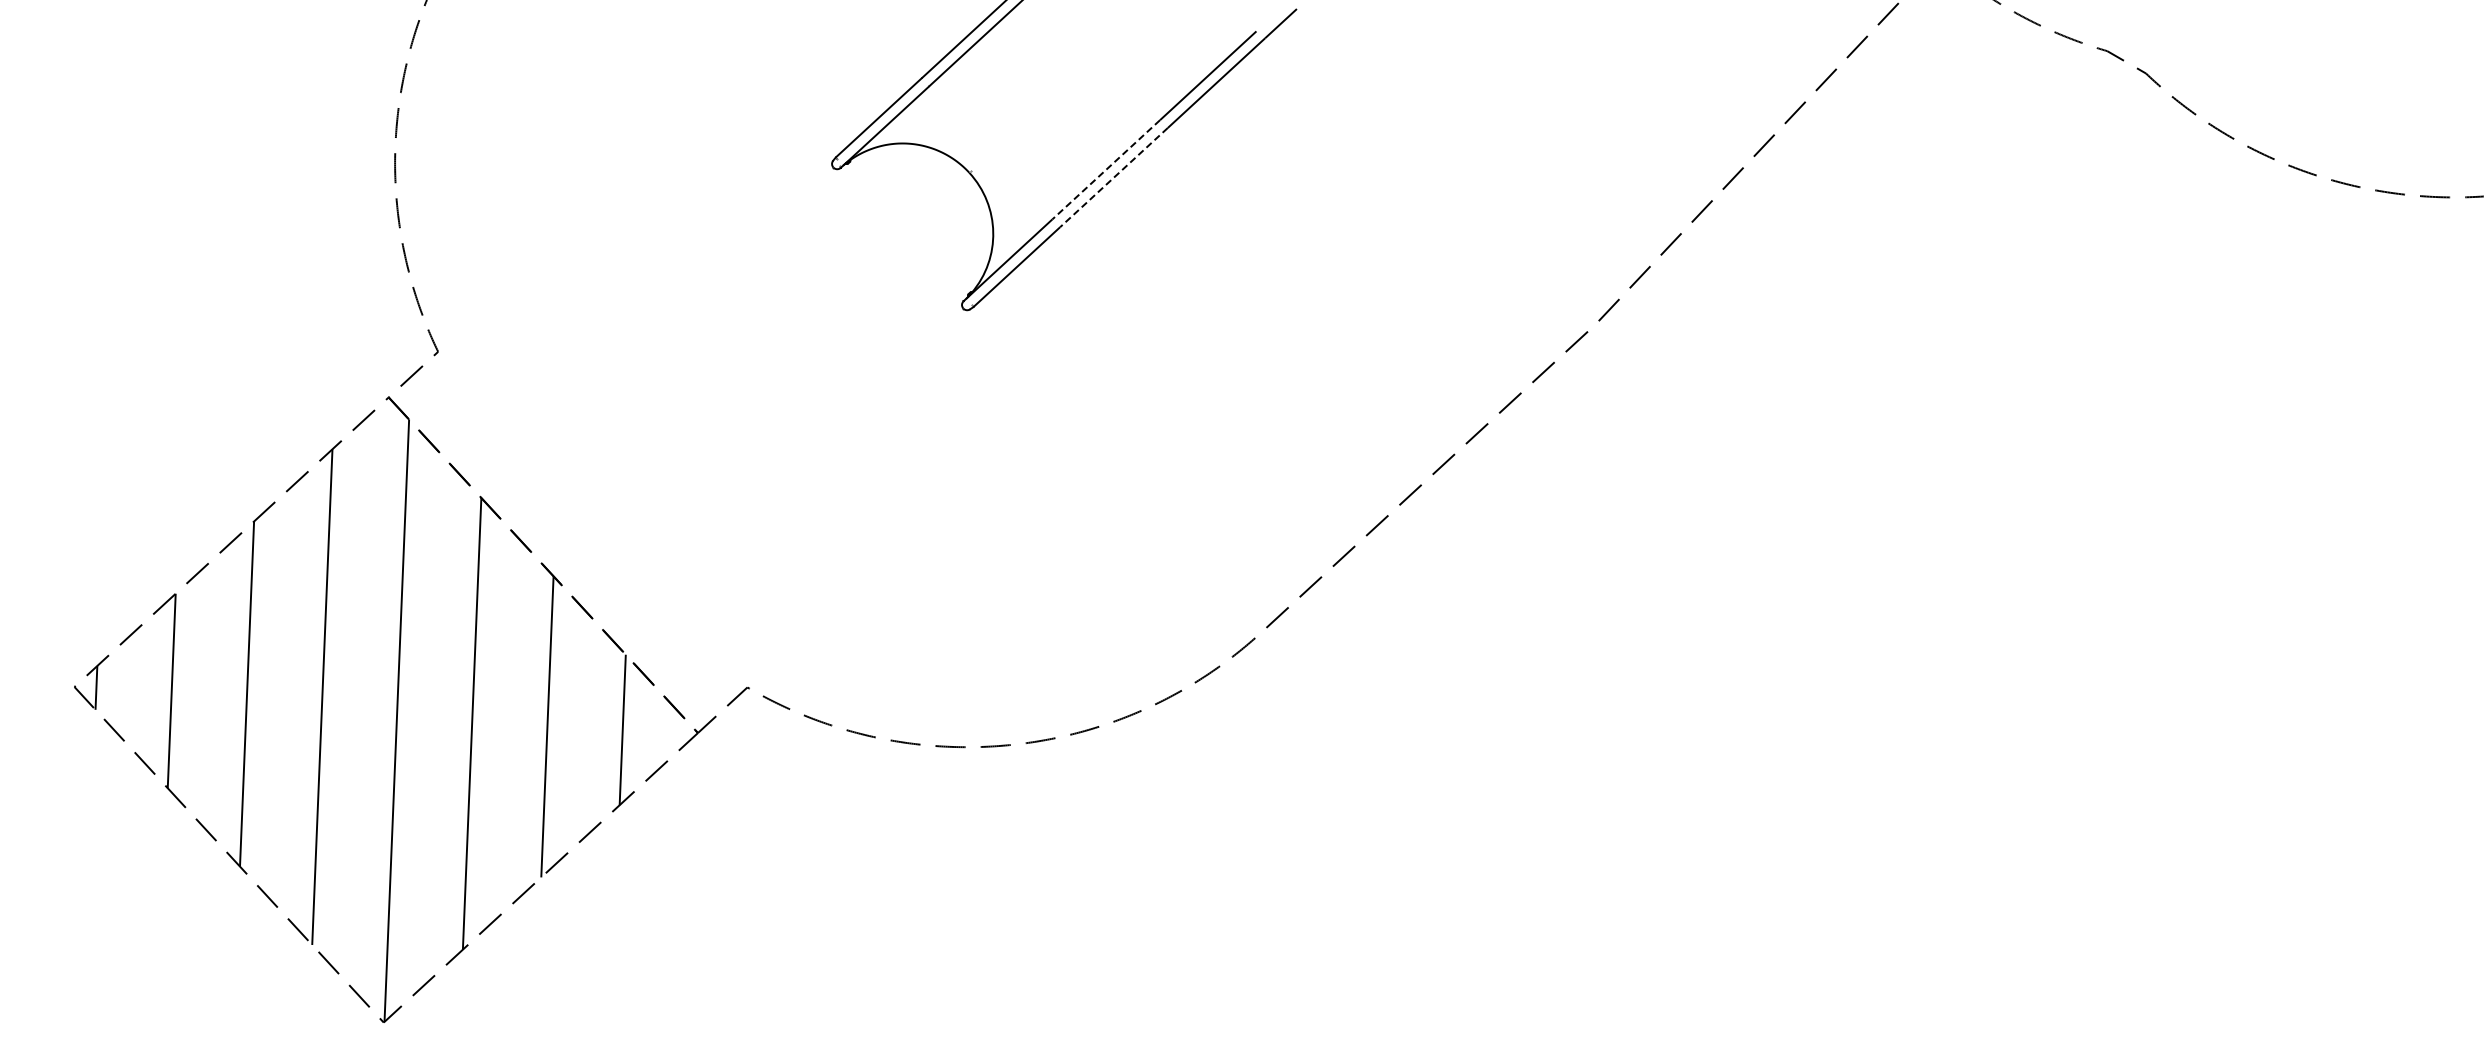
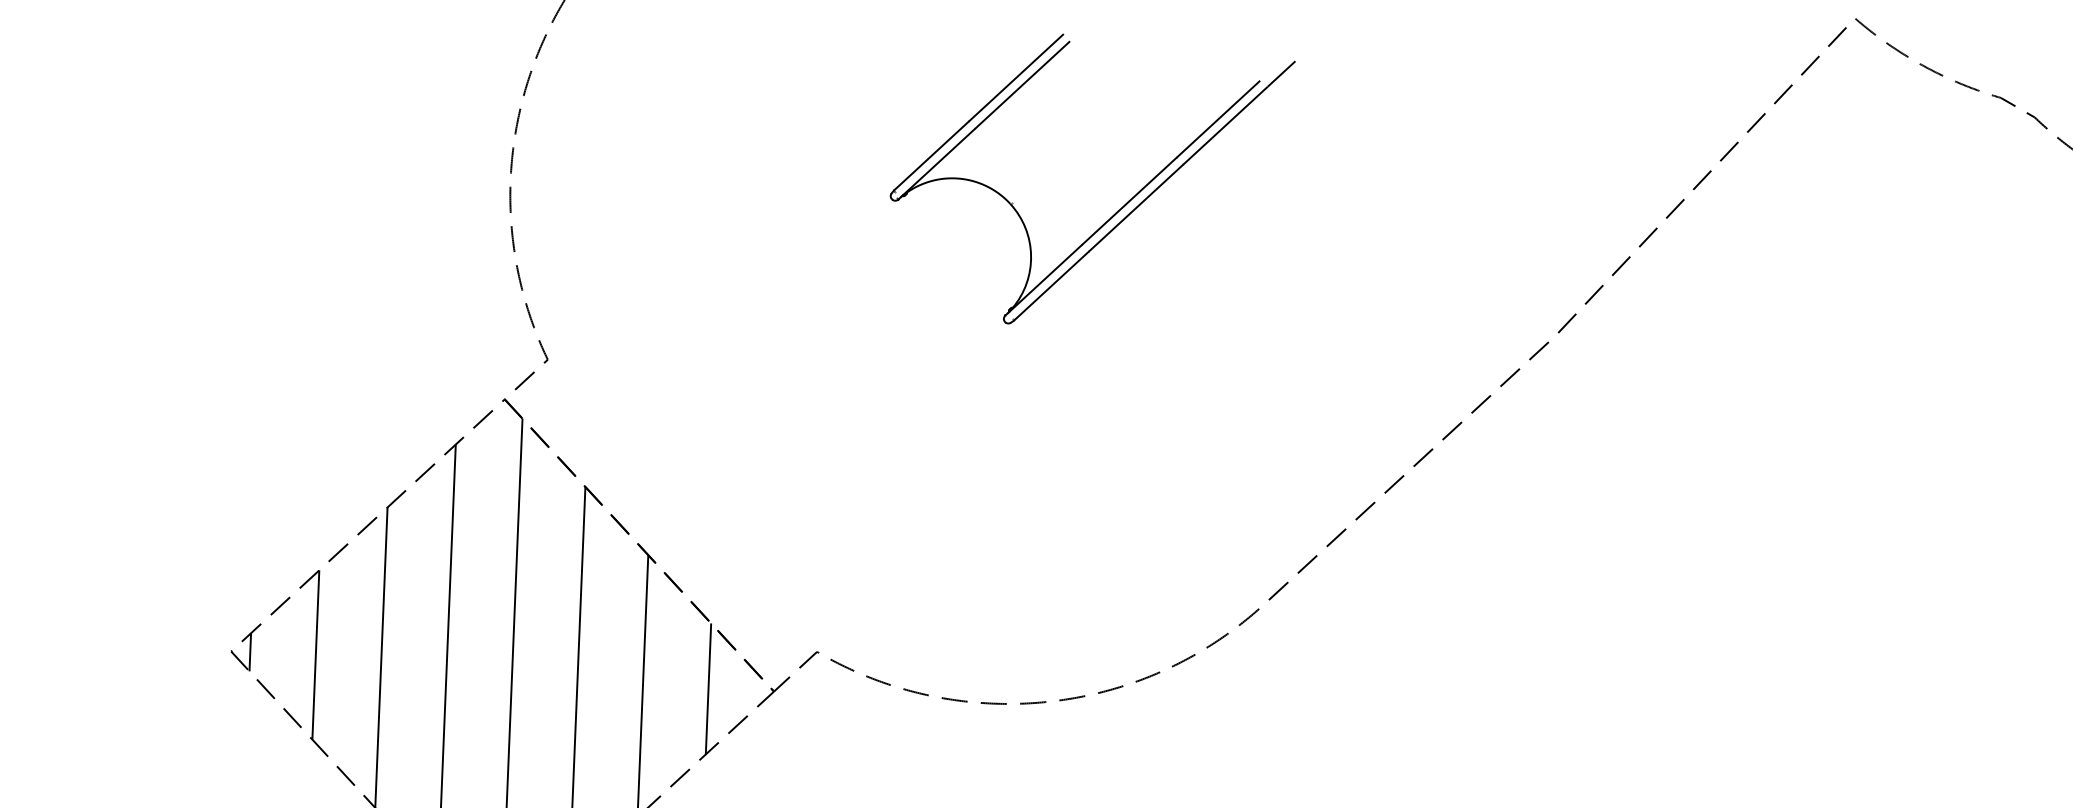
line: (1105, 170) -> (1128, 201), dashed -> solid
line: (1113, 177) -> (1135, 207), dashed -> solid

